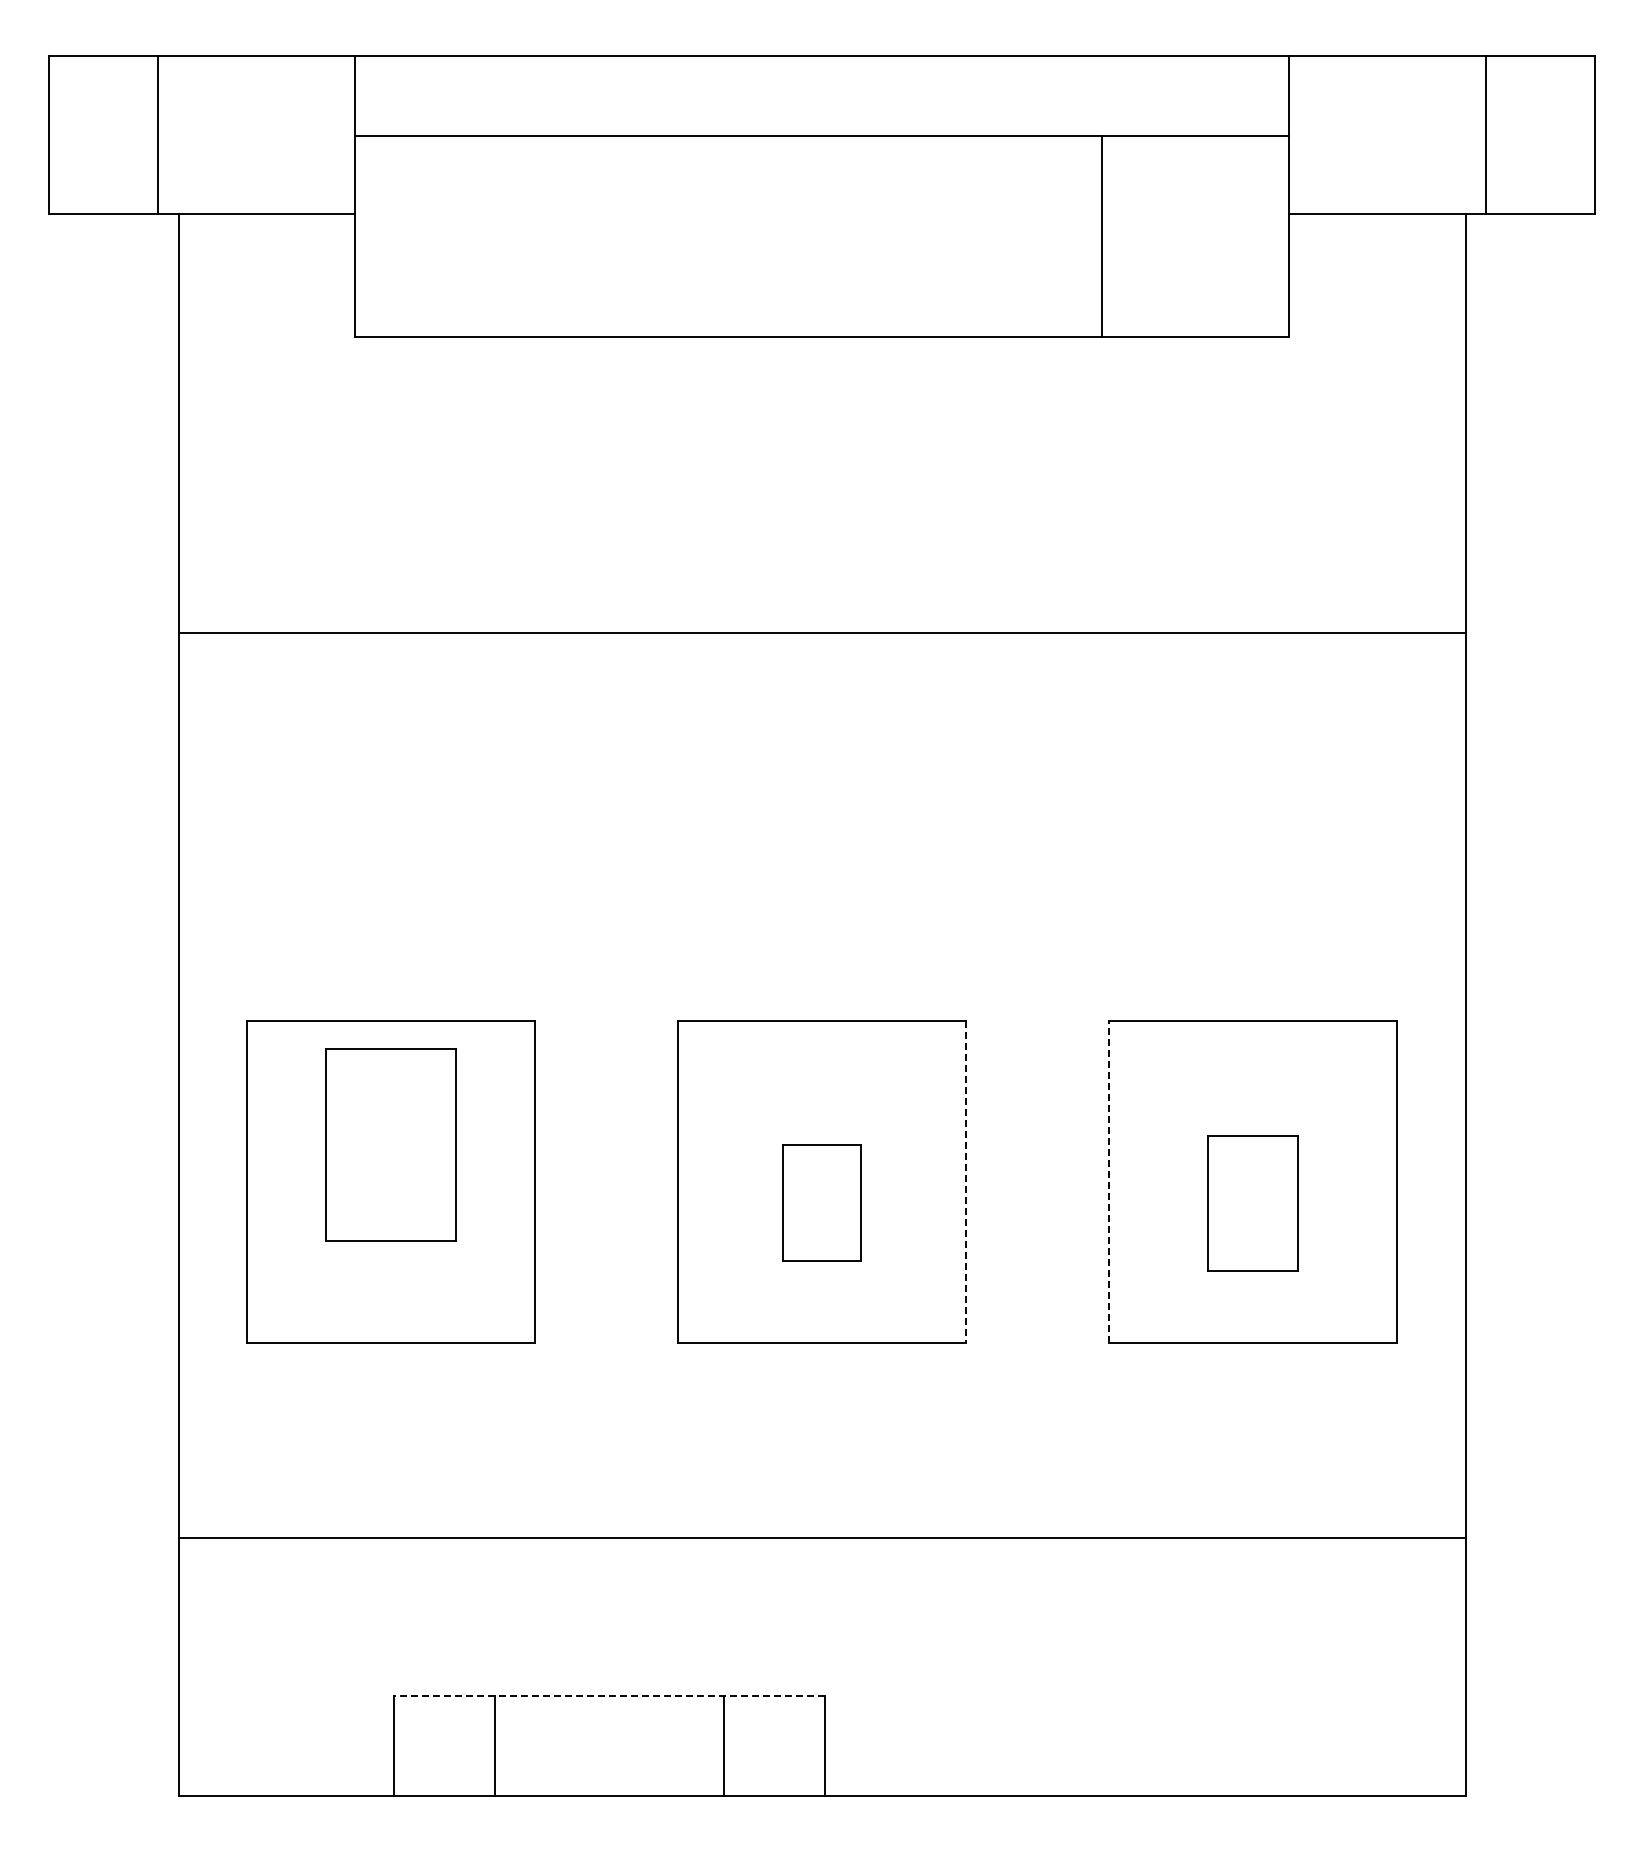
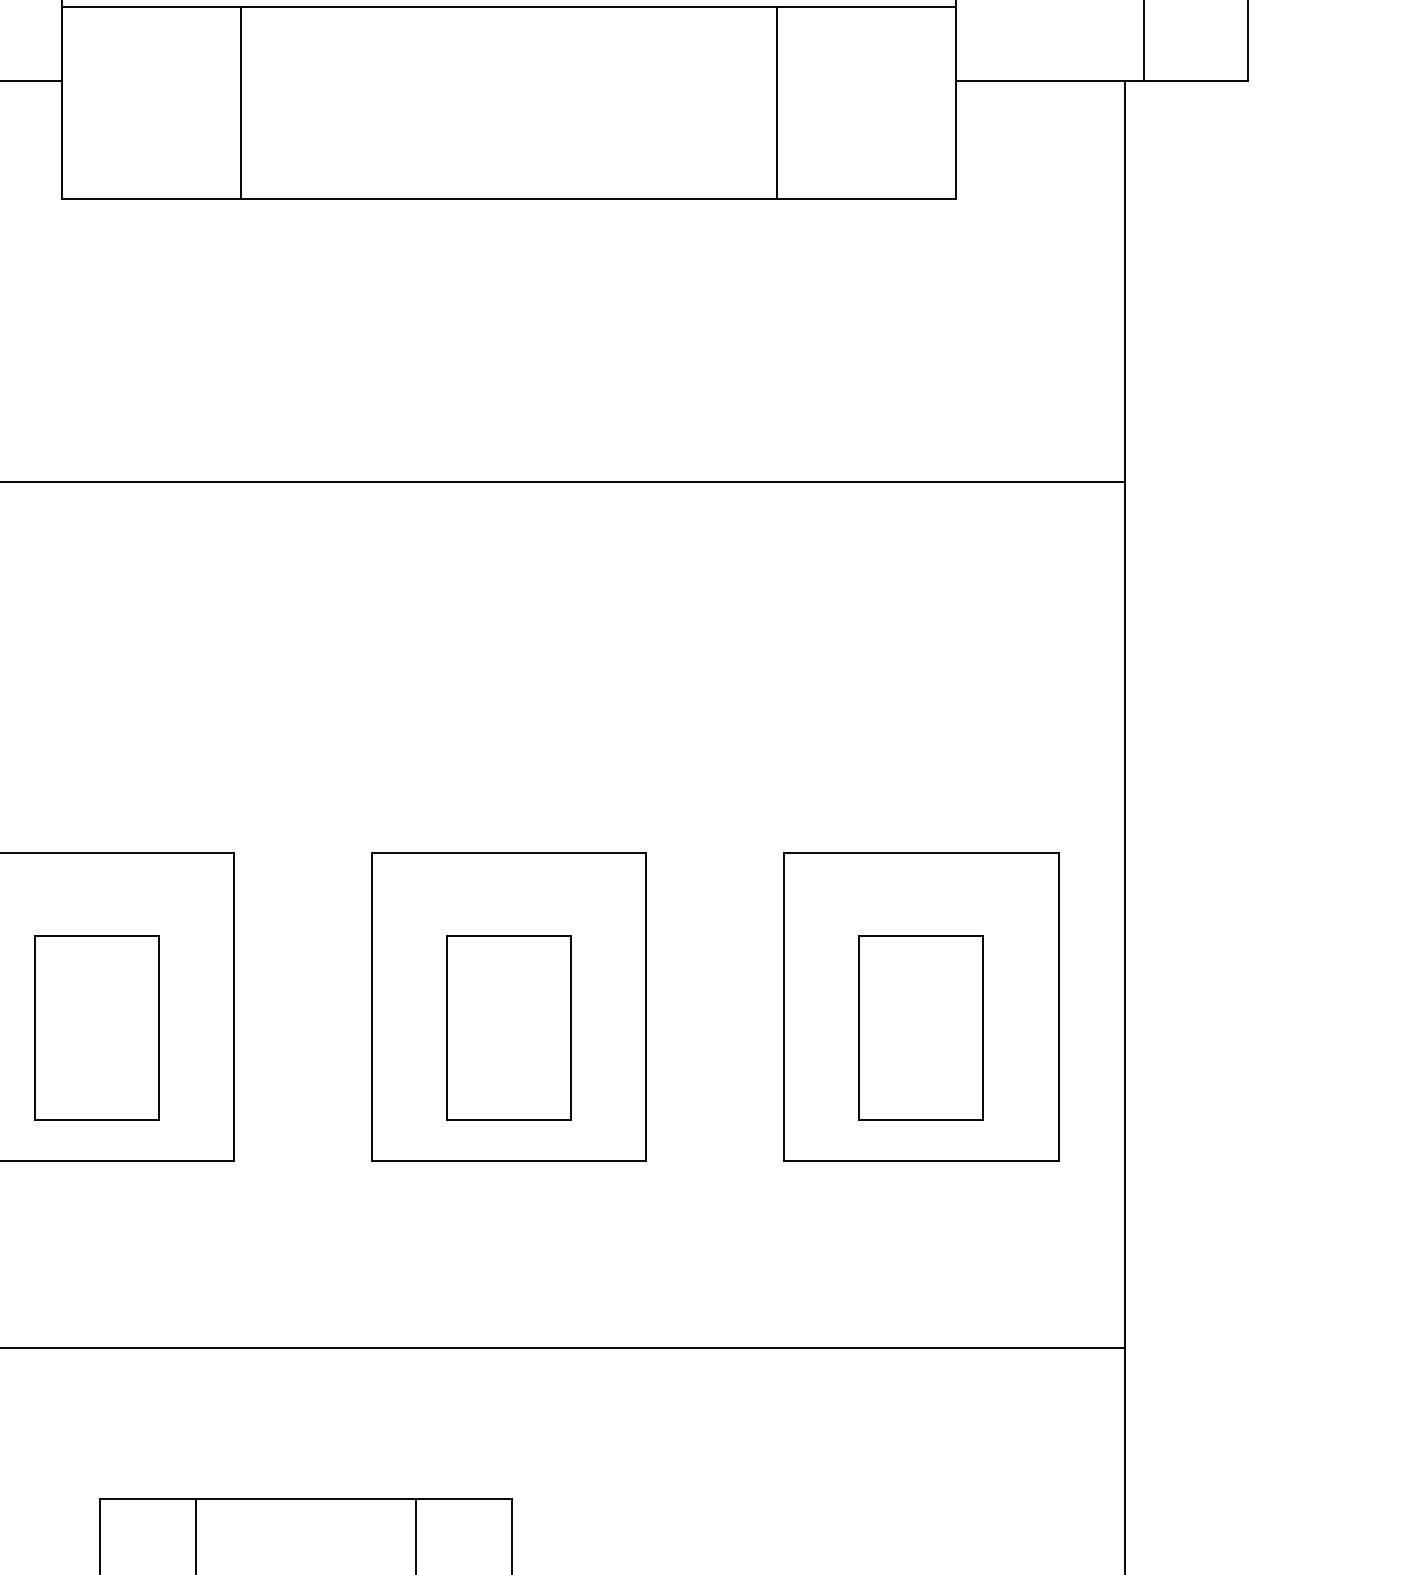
line: (541, 236) -> (240, 102), added
part: (390, 1144) -> (96, 1027), moved
line: (965, 1181) -> (646, 1006), dashed -> solid
line: (1109, 1181) -> (784, 1006), dashed -> solid
part: (821, 1202) -> (508, 1027), size x1.67
part: (1252, 1202) -> (920, 1027), size x1.43
line: (608, 1695) -> (304, 1498), dashed -> solid

